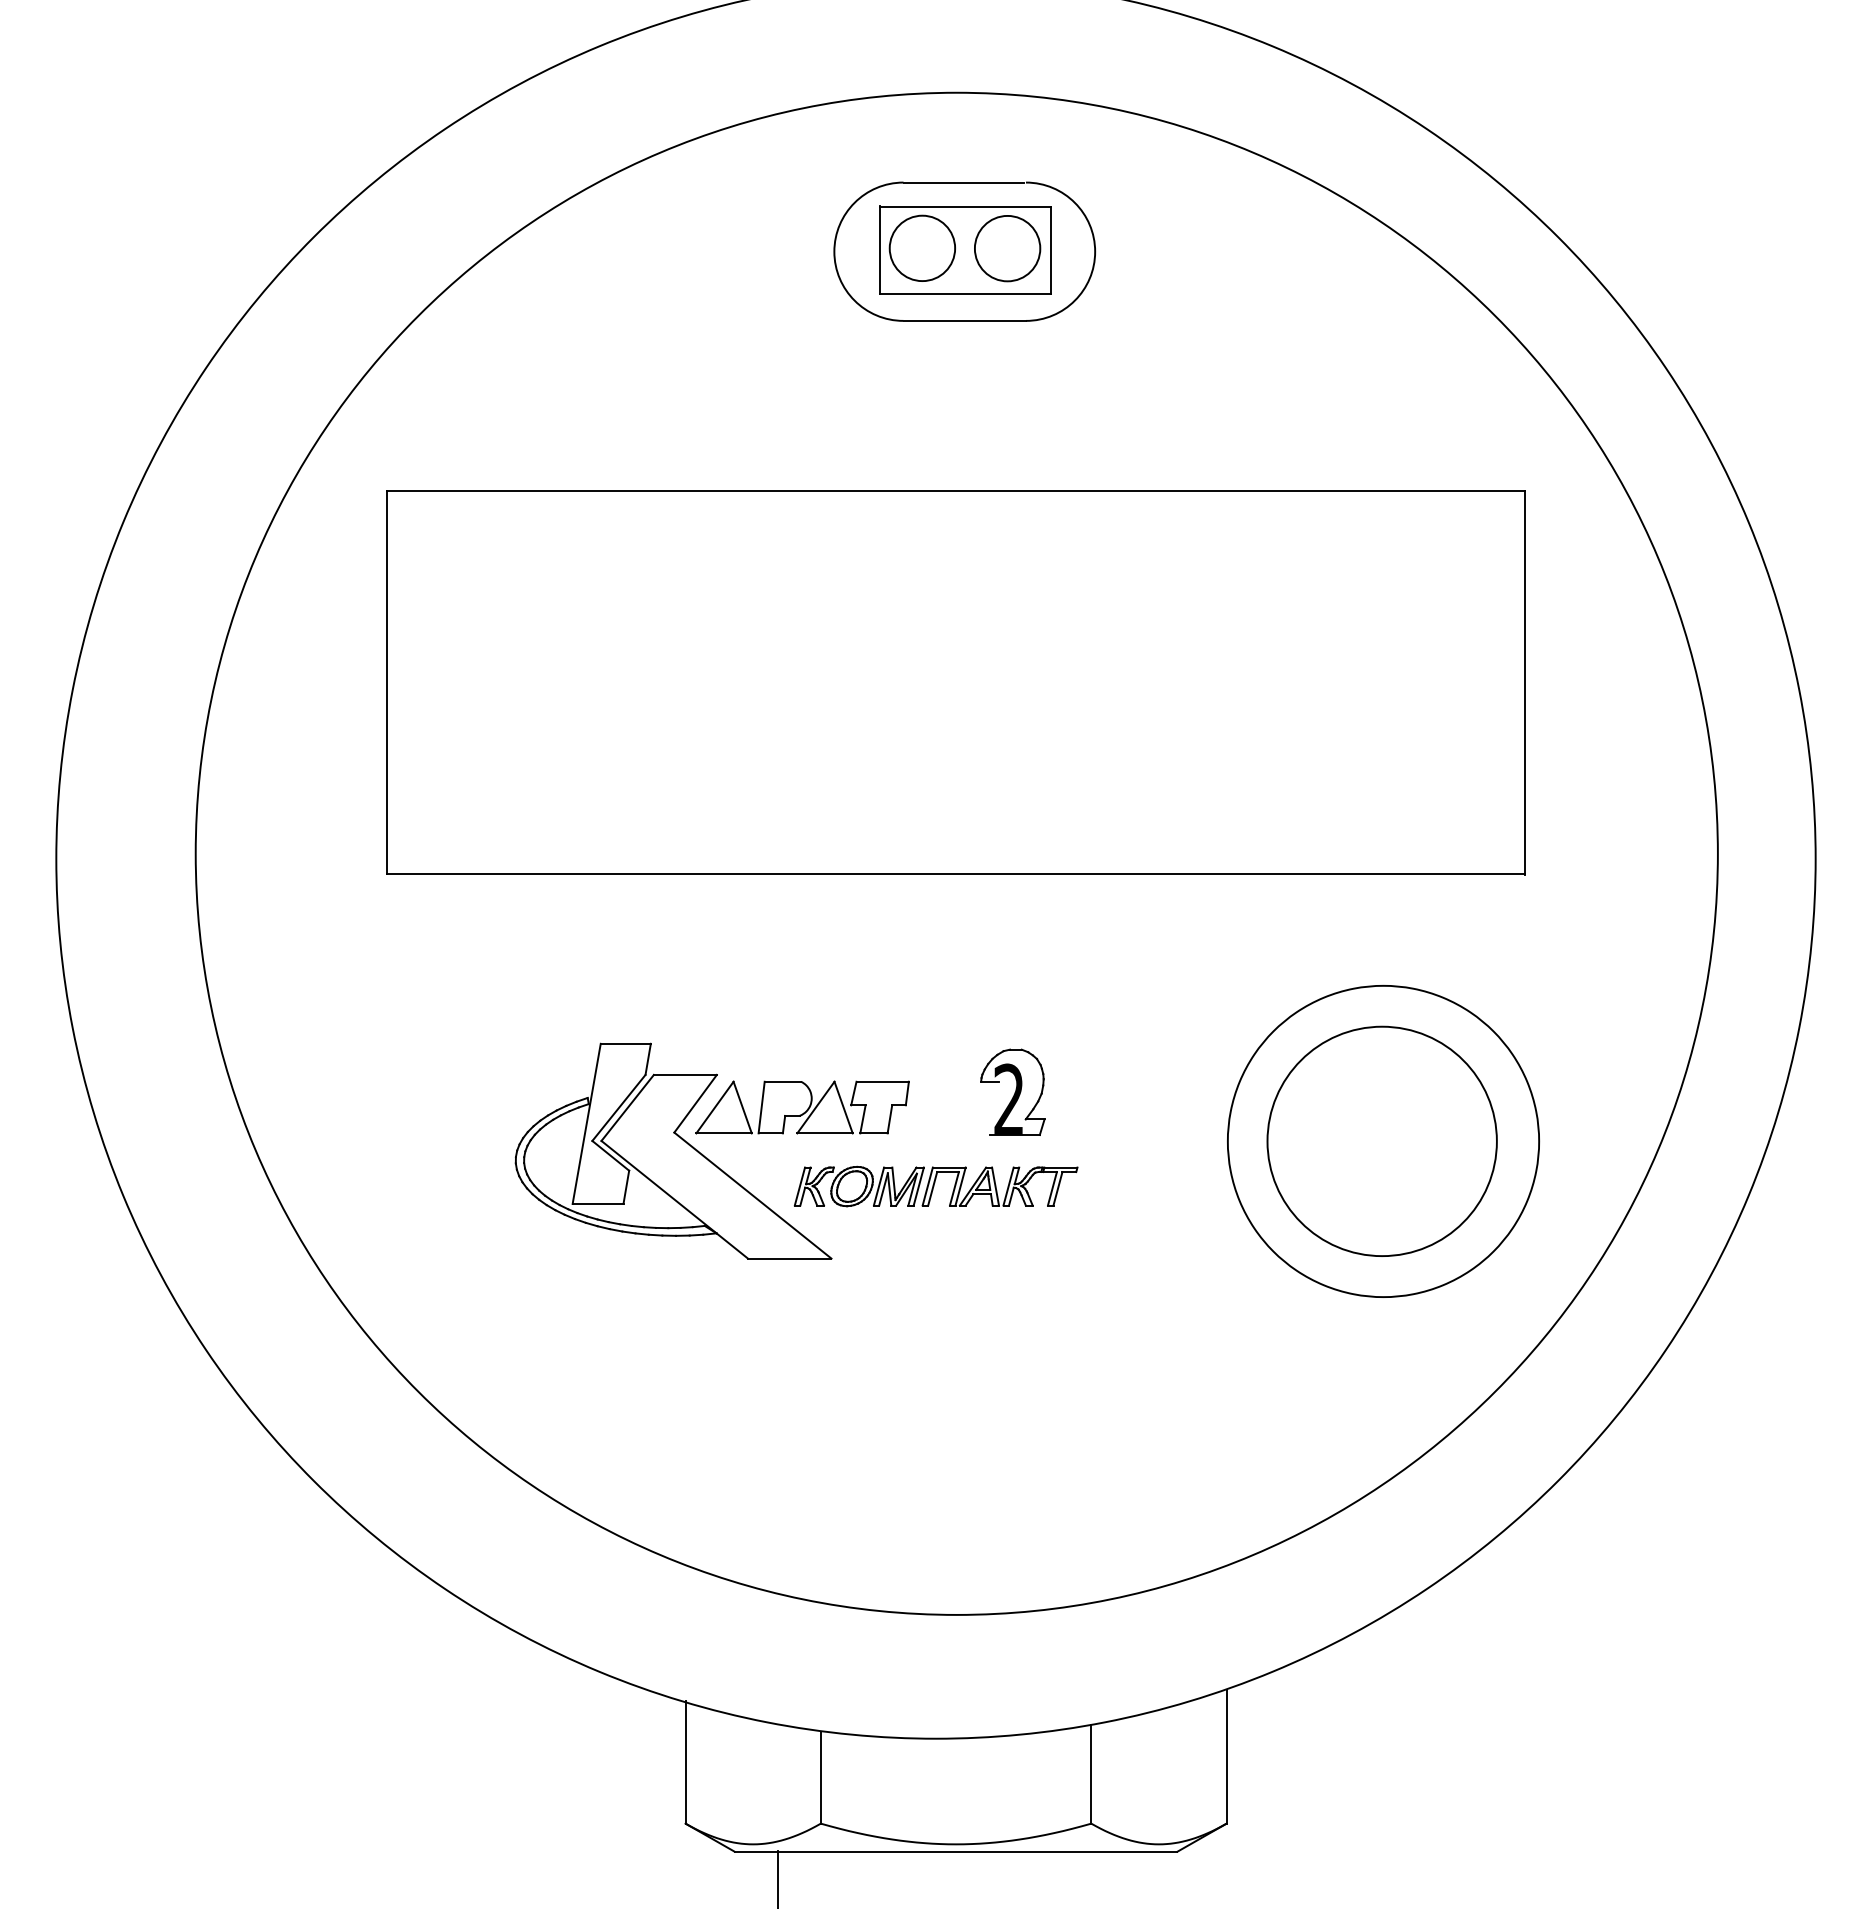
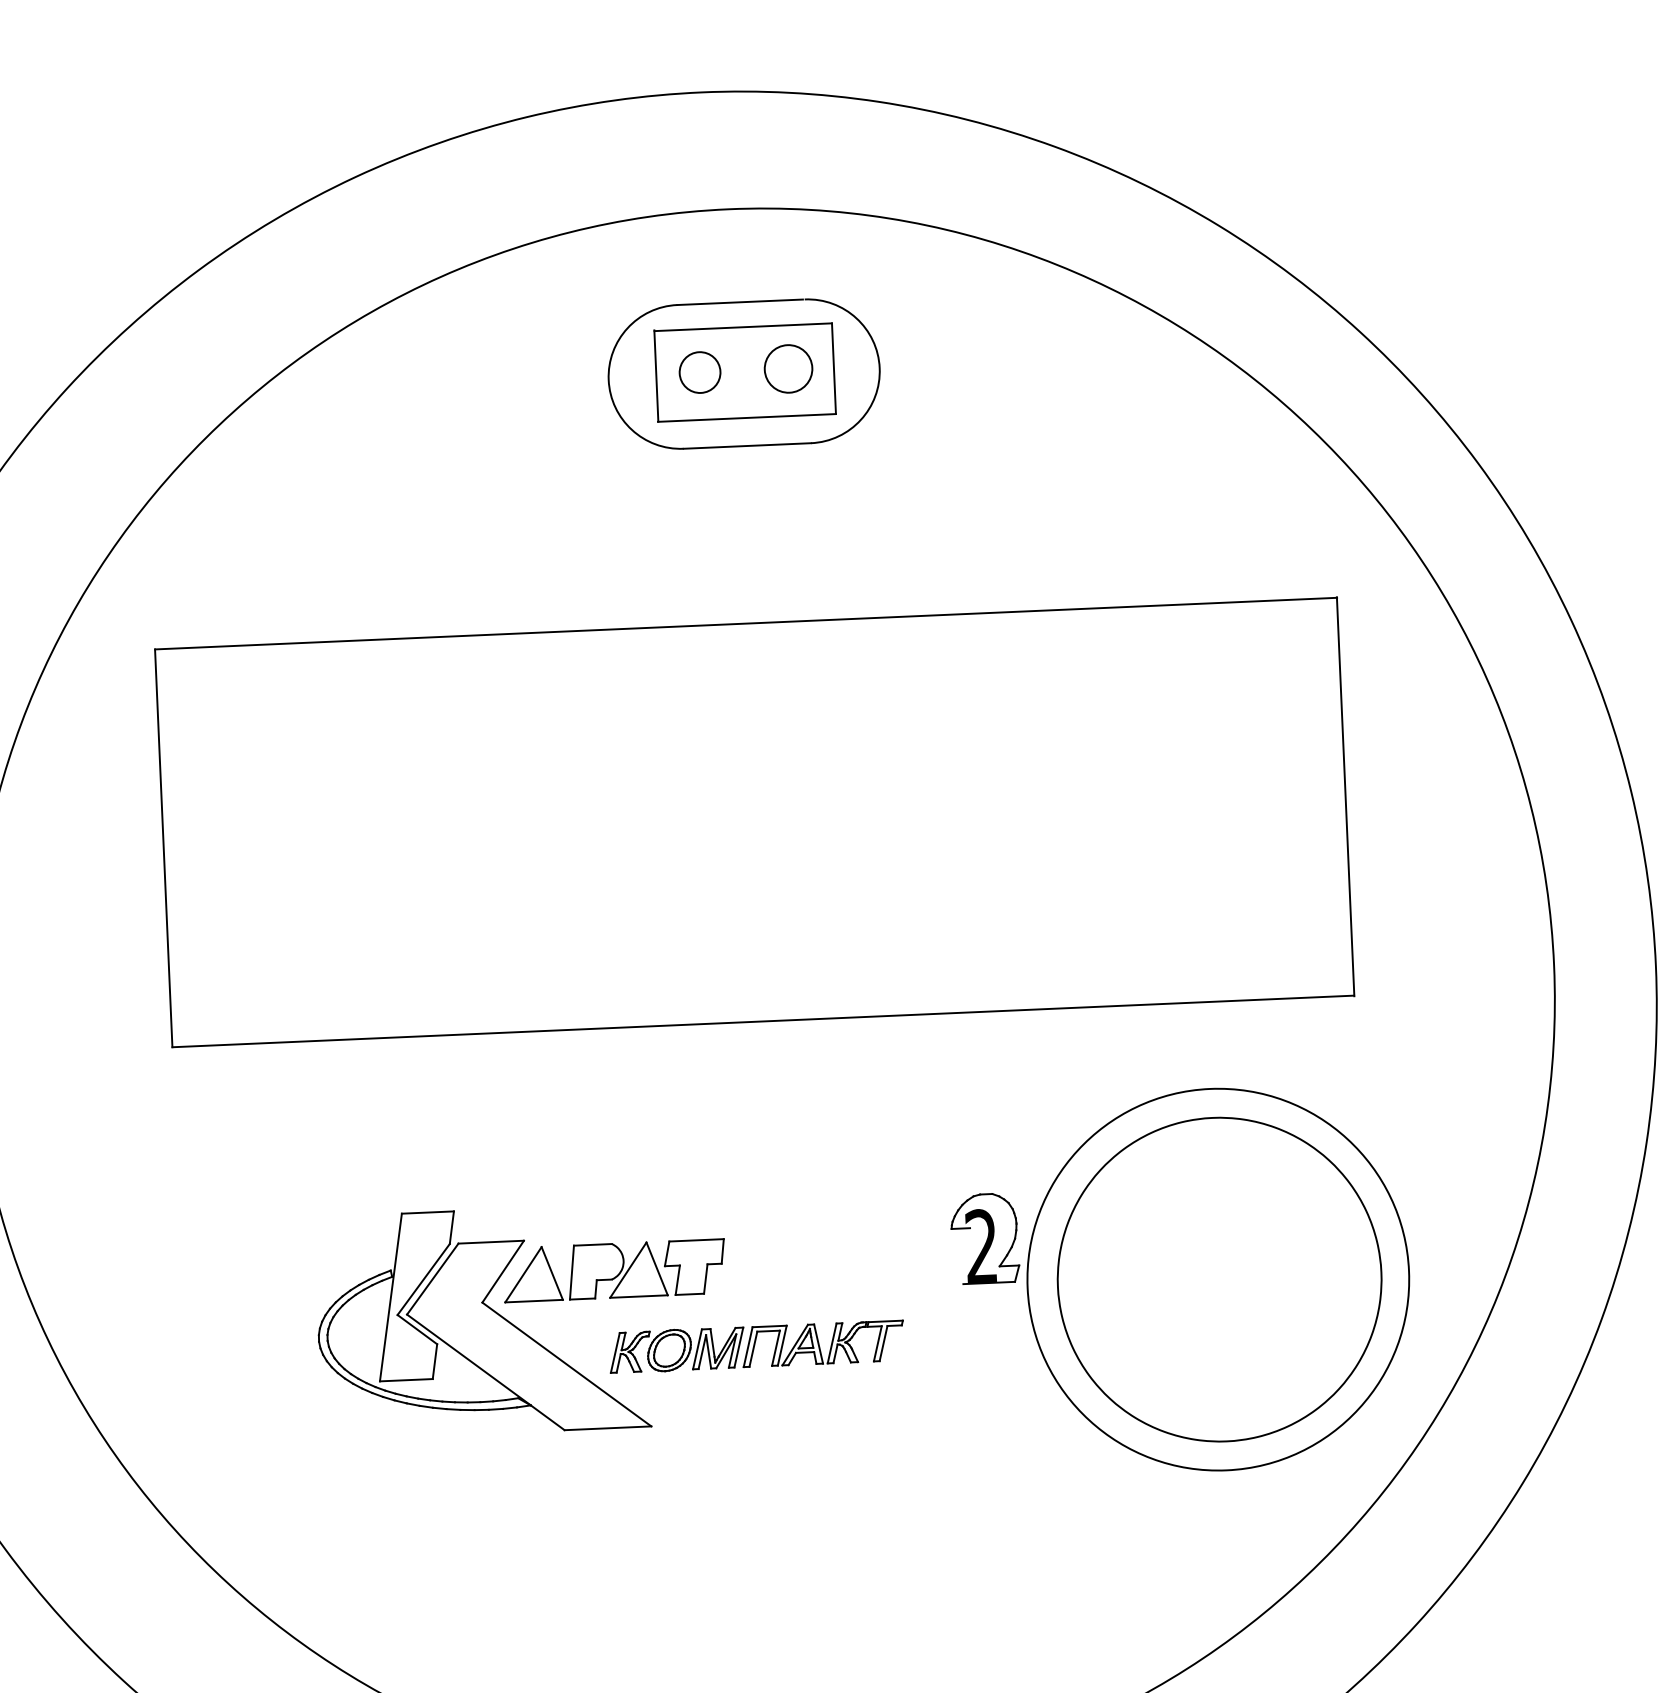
circle: (922, 248) -> (700, 372), size x0.6
circle: (1007, 248) -> (788, 368), size x0.7
part: (1012, 1091) -> (984, 1237), moved
circle: (1381, 1141) -> (1217, 1279), size x1.6

